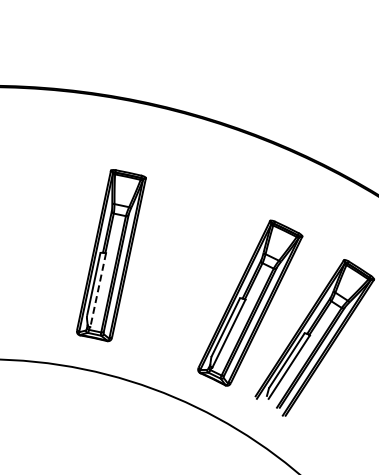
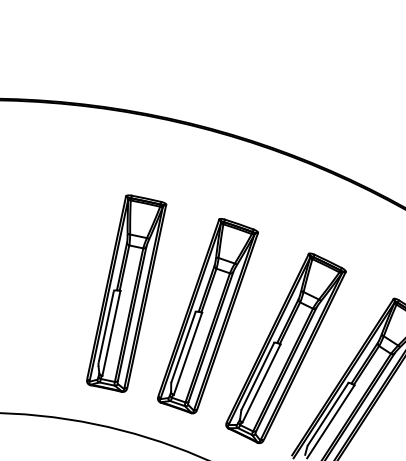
part: (181, 274) -> (207, 315), added
line: (98, 290) -> (111, 333), dashed -> solid

